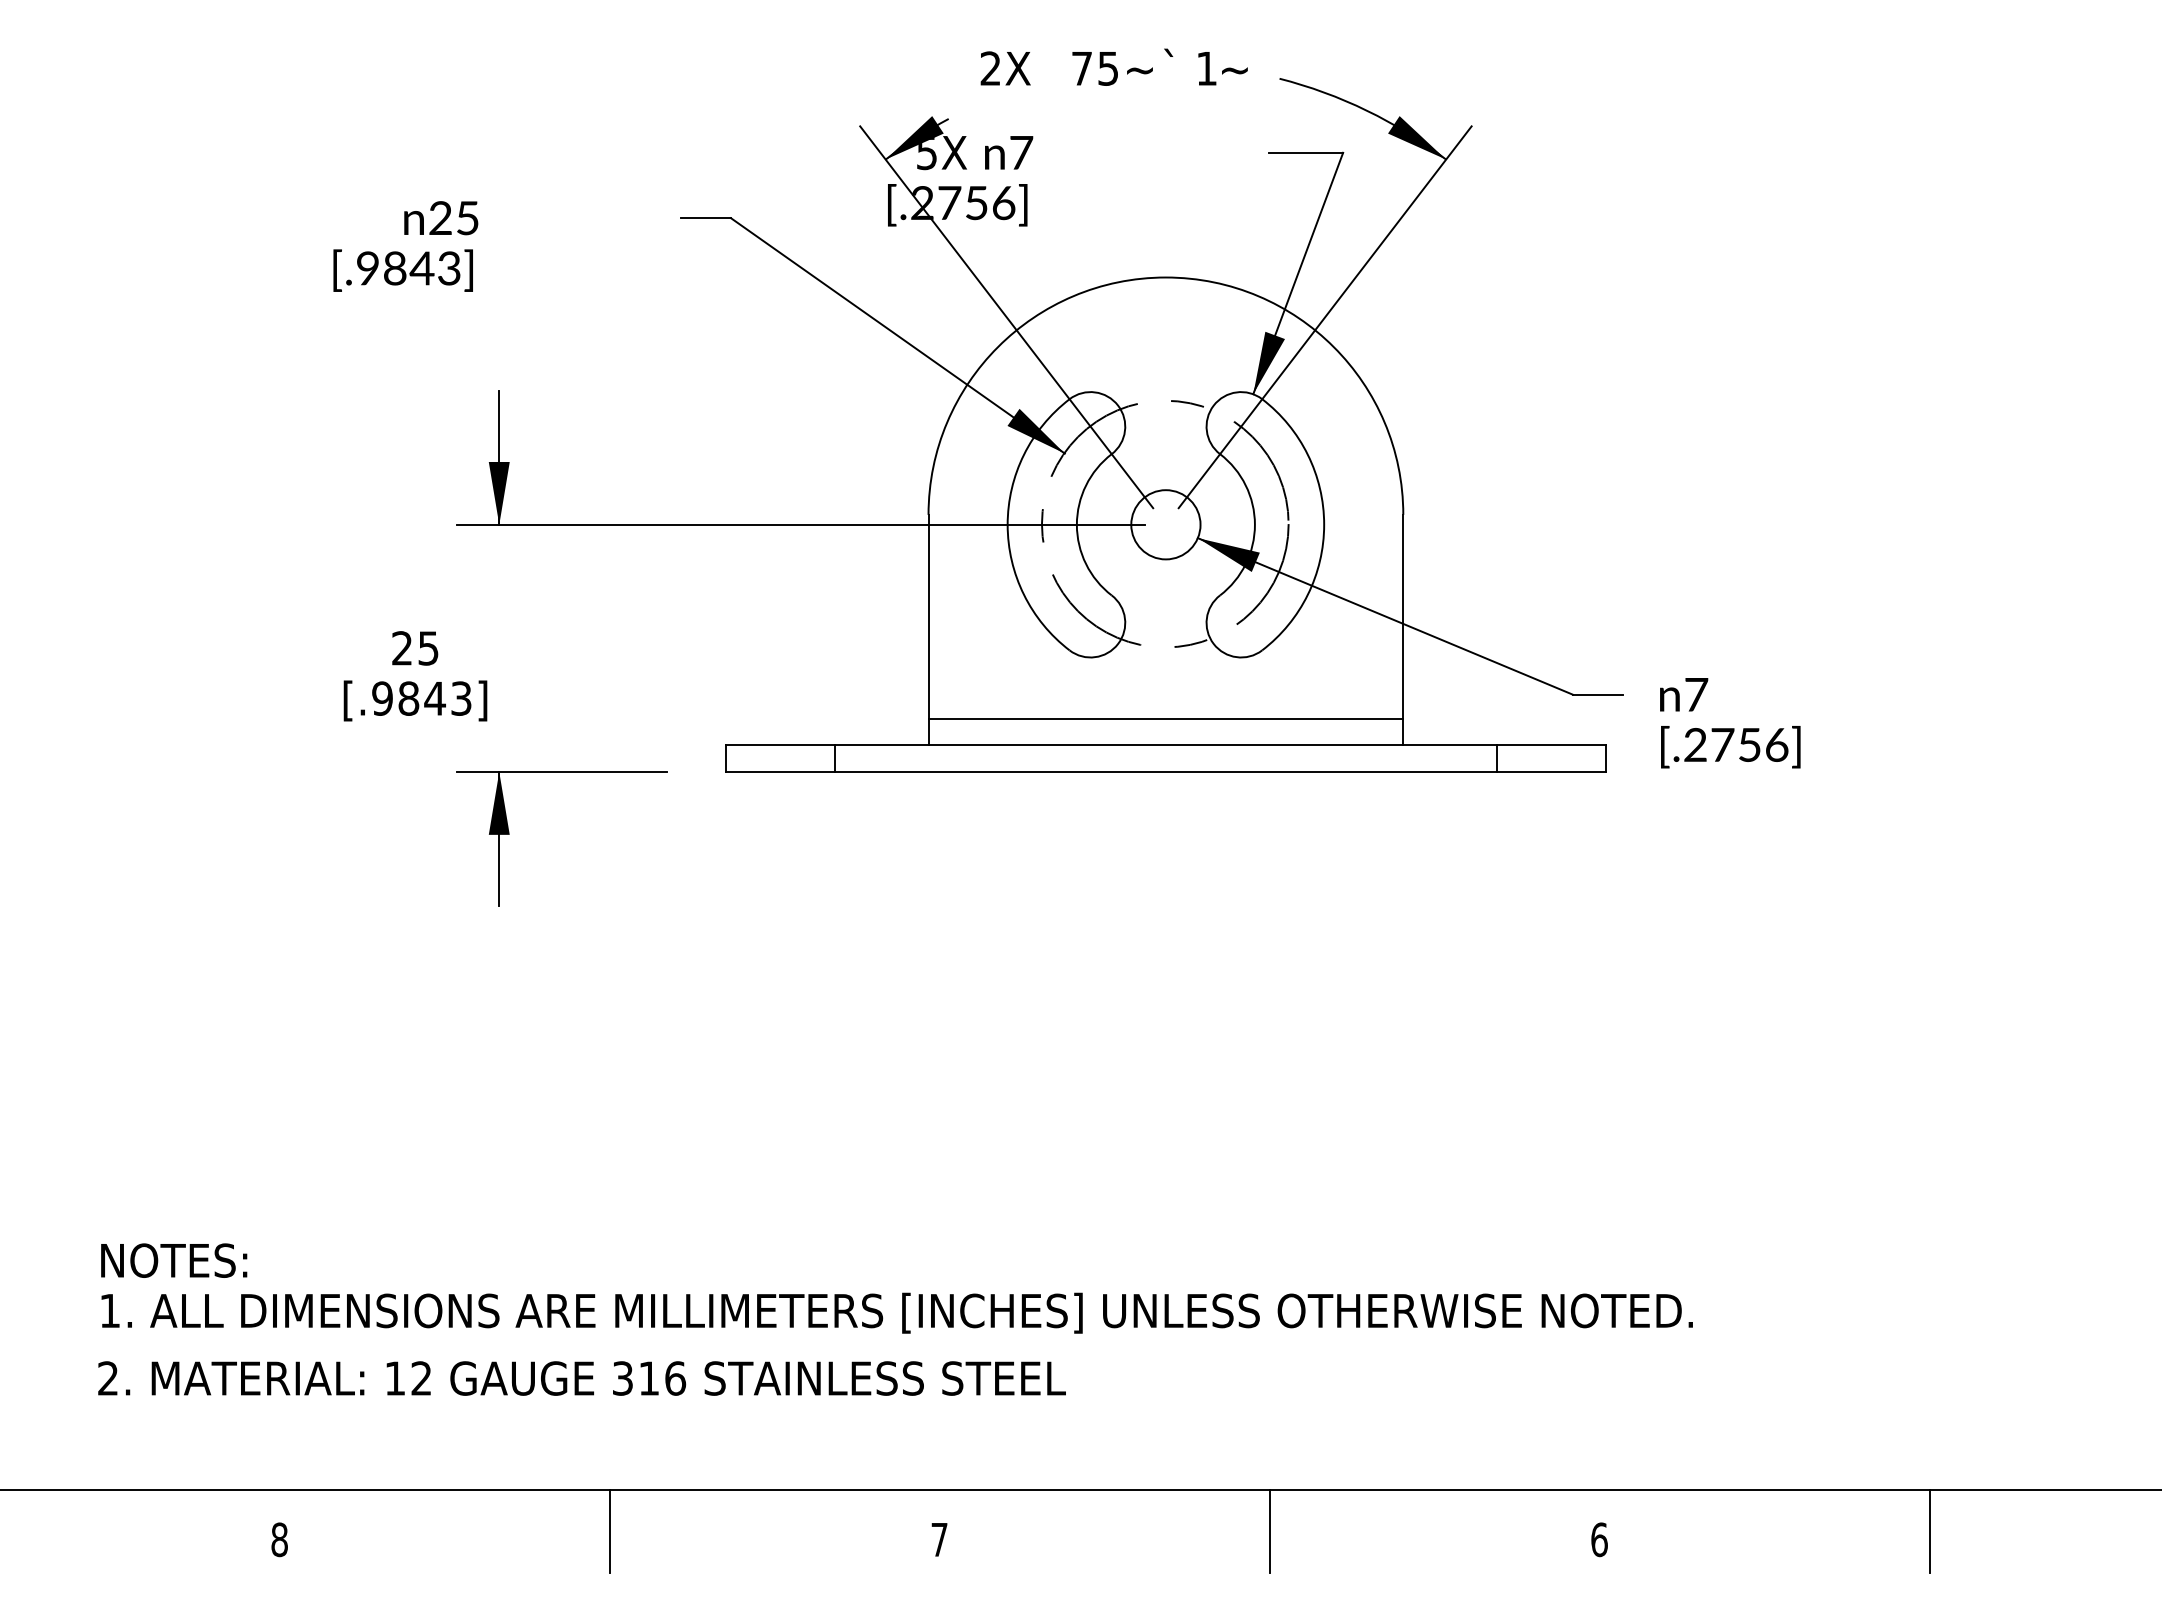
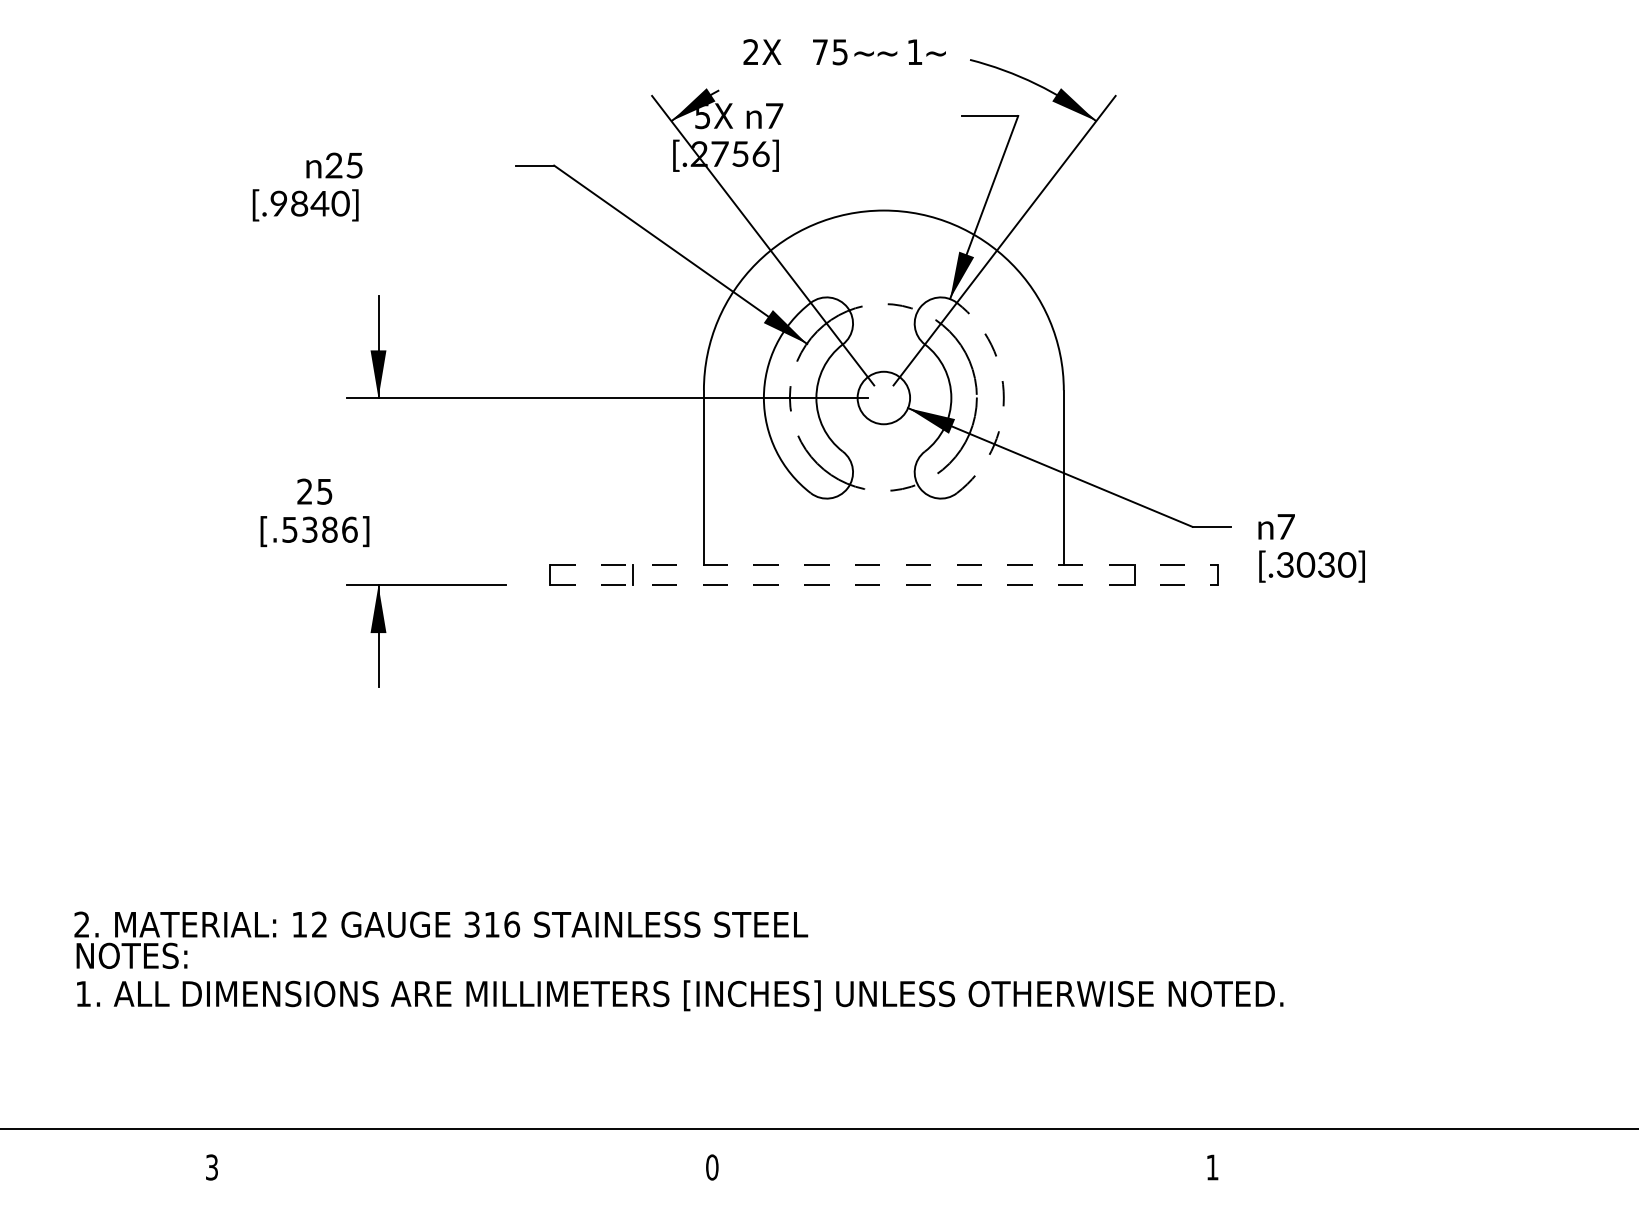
text: (1170, 61) -> (887, 46), ` -> ~
text: (449, 268) -> (340, 203), [.9843] -> [.9840]
arc: (1324, 524) -> (1004, 397), solid -> dashed
text: (421, 698) -> (319, 529), [.9843] -> [.5386]
line: (1165, 718) -> (883, 544), removed
line: (1166, 744) -> (884, 564), solid -> dashed
text: (1736, 744) -> (1316, 564), [.2756] -> [.3030]
line: (1166, 772) -> (884, 585), solid -> dashed
text: (581, 1378) -> (440, 924), moved
line: (609, 1531) -> (462, 1161), removed
line: (1269, 1531) -> (962, 1161), removed
line: (1929, 1531) -> (1462, 1161), removed
text: (279, 1539) -> (211, 1167), 8 -> 3
text: (939, 1539) -> (712, 1167), 7 -> 0
text: (1599, 1539) -> (1212, 1167), 6 -> 1

